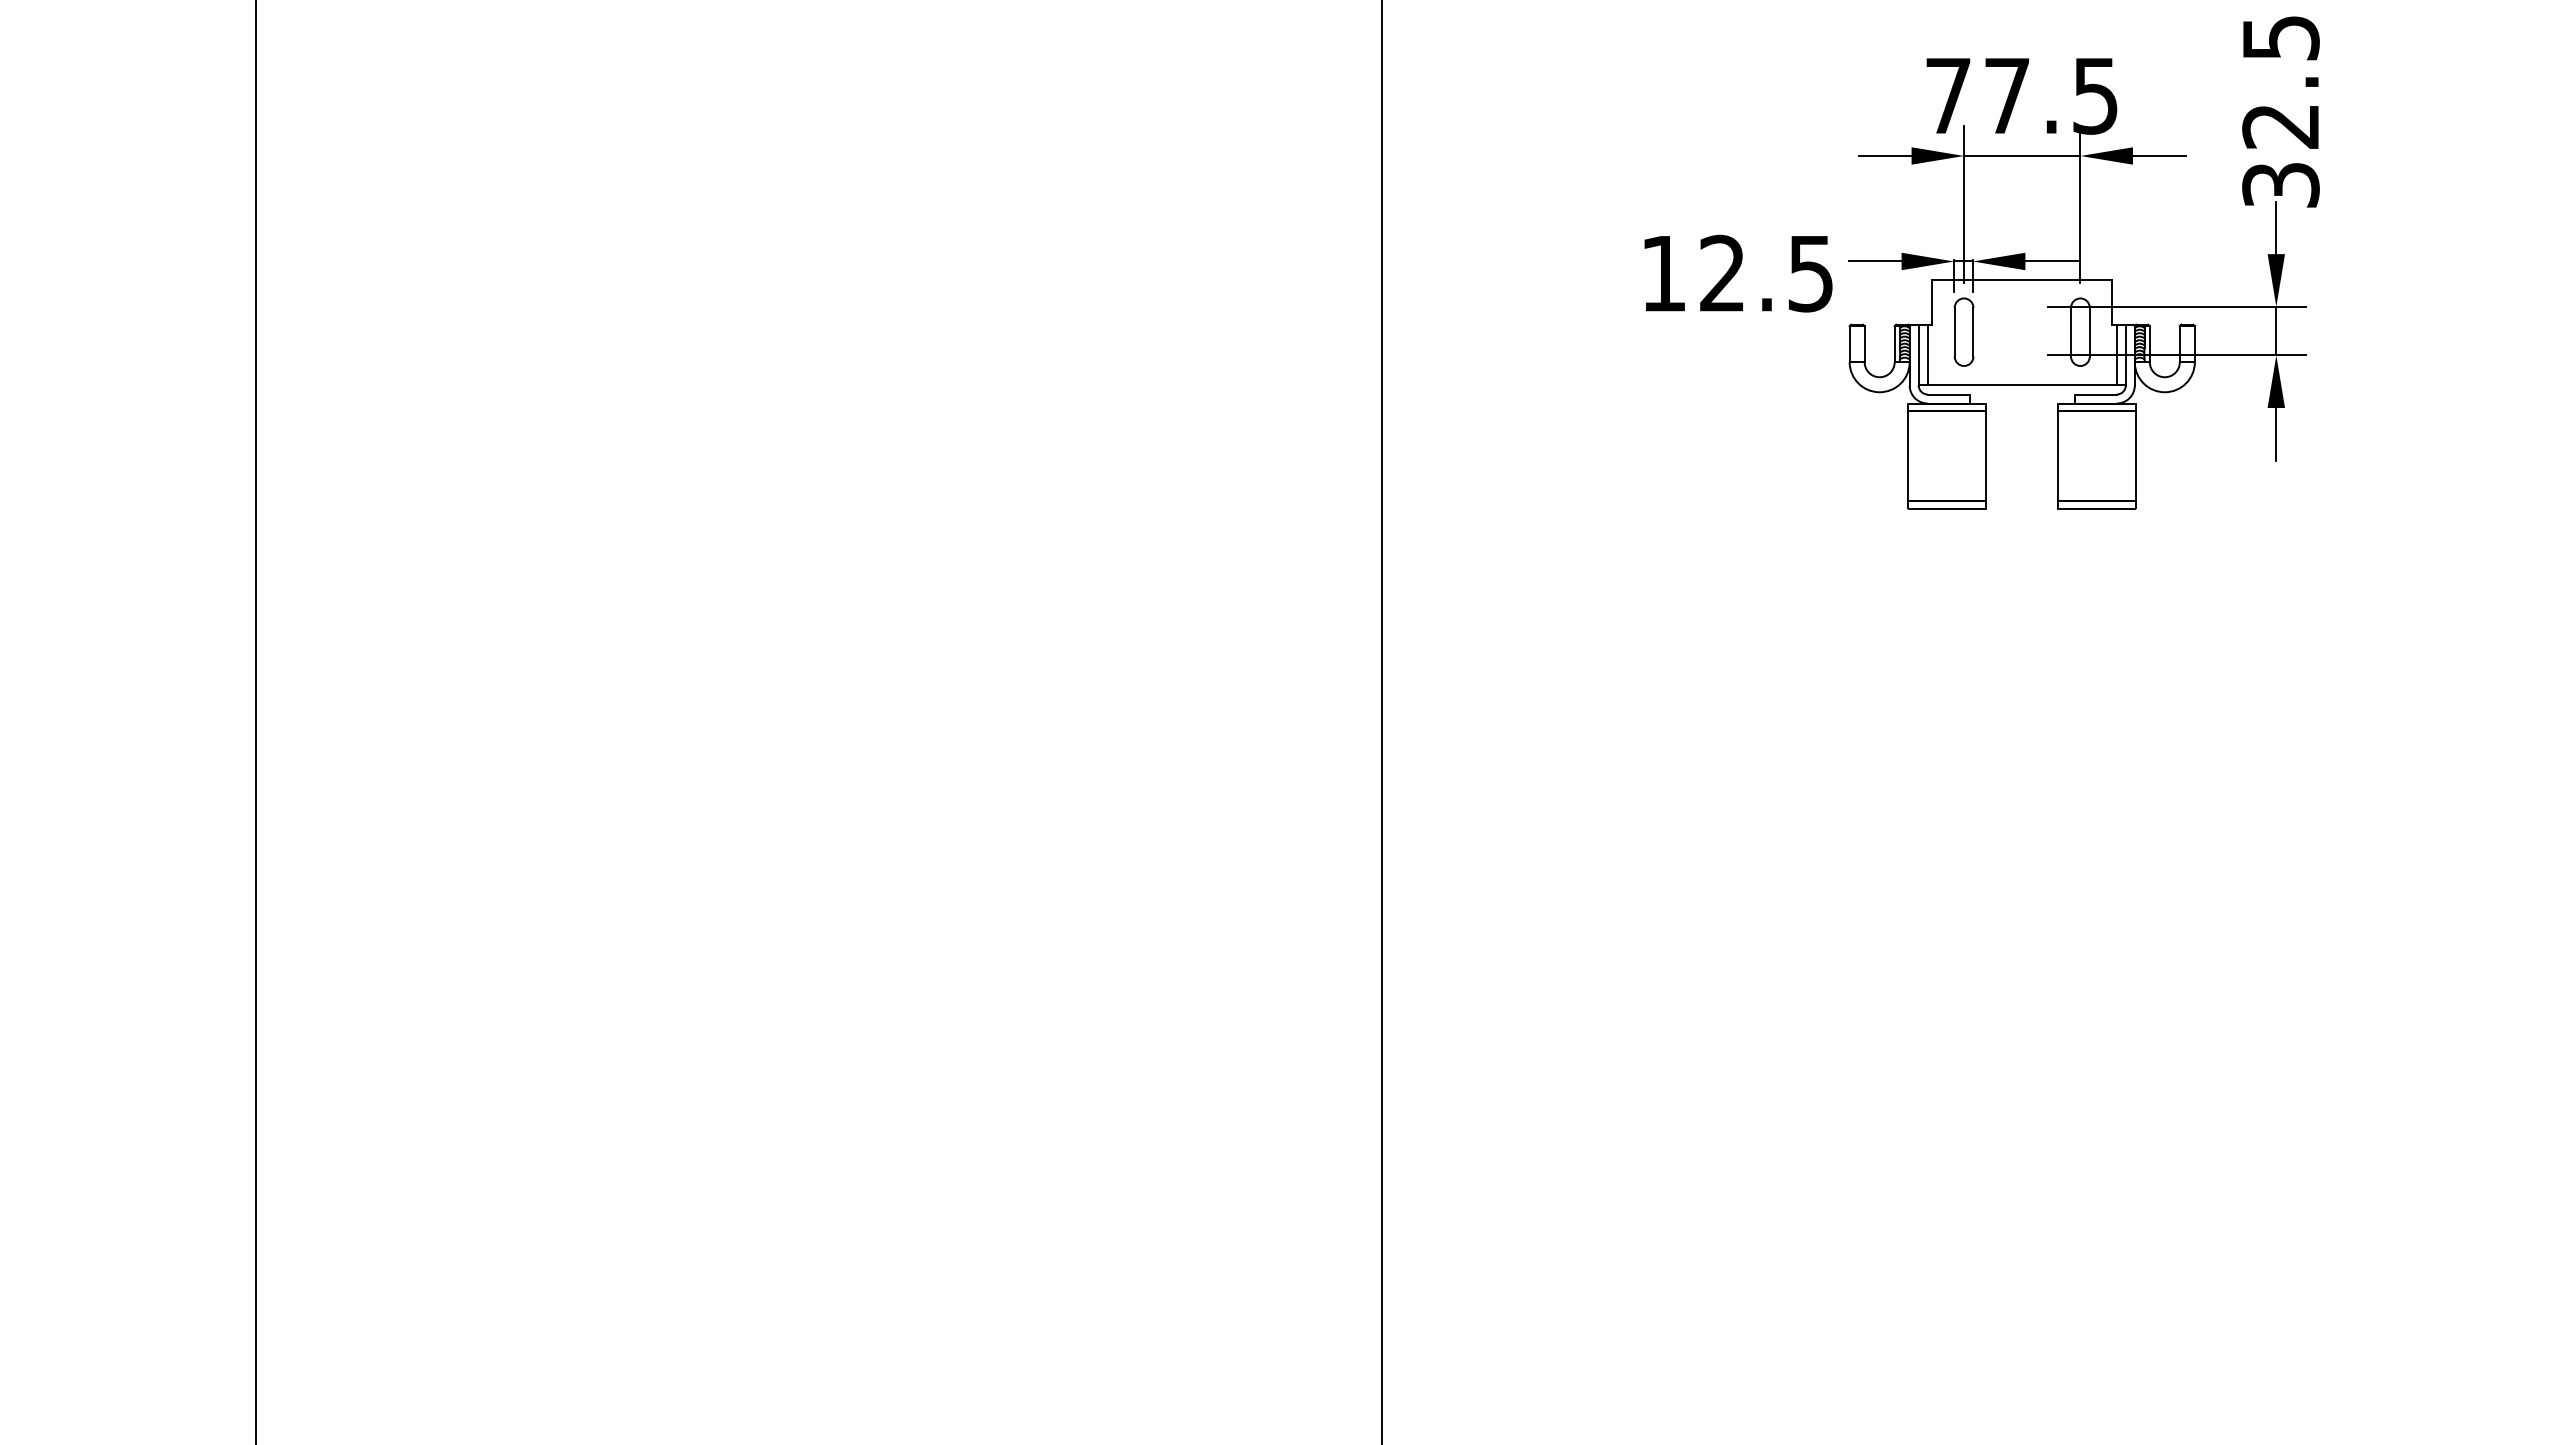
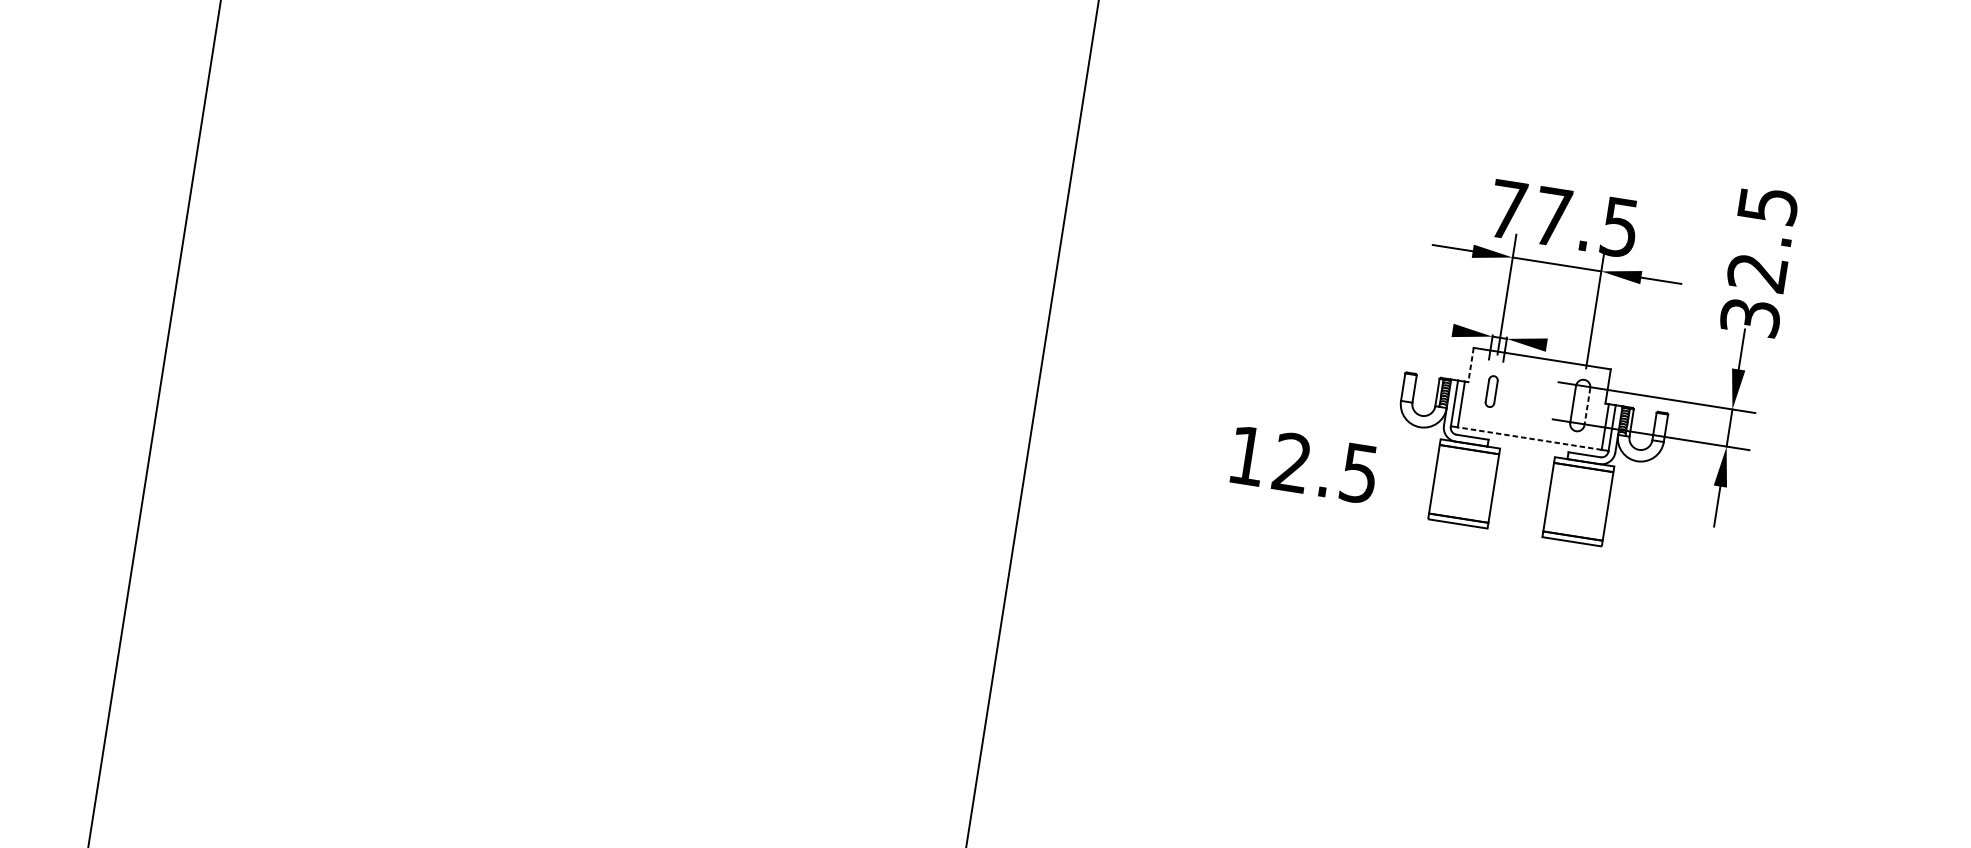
line: (1875, 261) -> (1432, 327), removed
line: (2051, 261) -> (1566, 348), removed
text: (1738, 273) -> (1304, 464), moved
line: (1932, 302) -> (1471, 365), solid -> dashed
part: (1963, 331) -> (1491, 391), size x0.6
line: (2089, 332) -> (1587, 406), solid -> dashed
line: (2022, 384) -> (1529, 438), solid -> dashed

